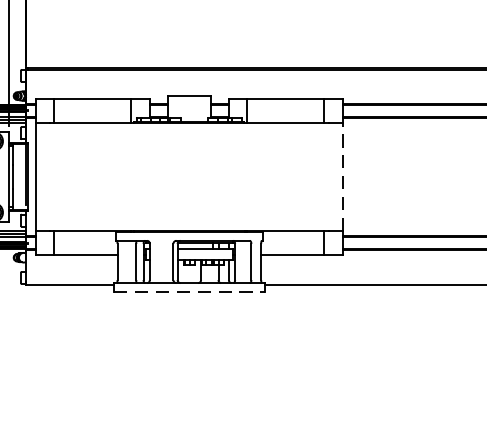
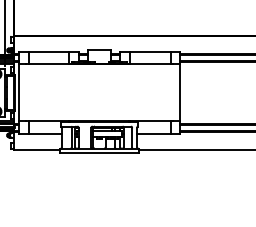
line: (343, 176) -> (180, 92), dashed -> solid
line: (189, 292) -> (99, 153), dashed -> solid

